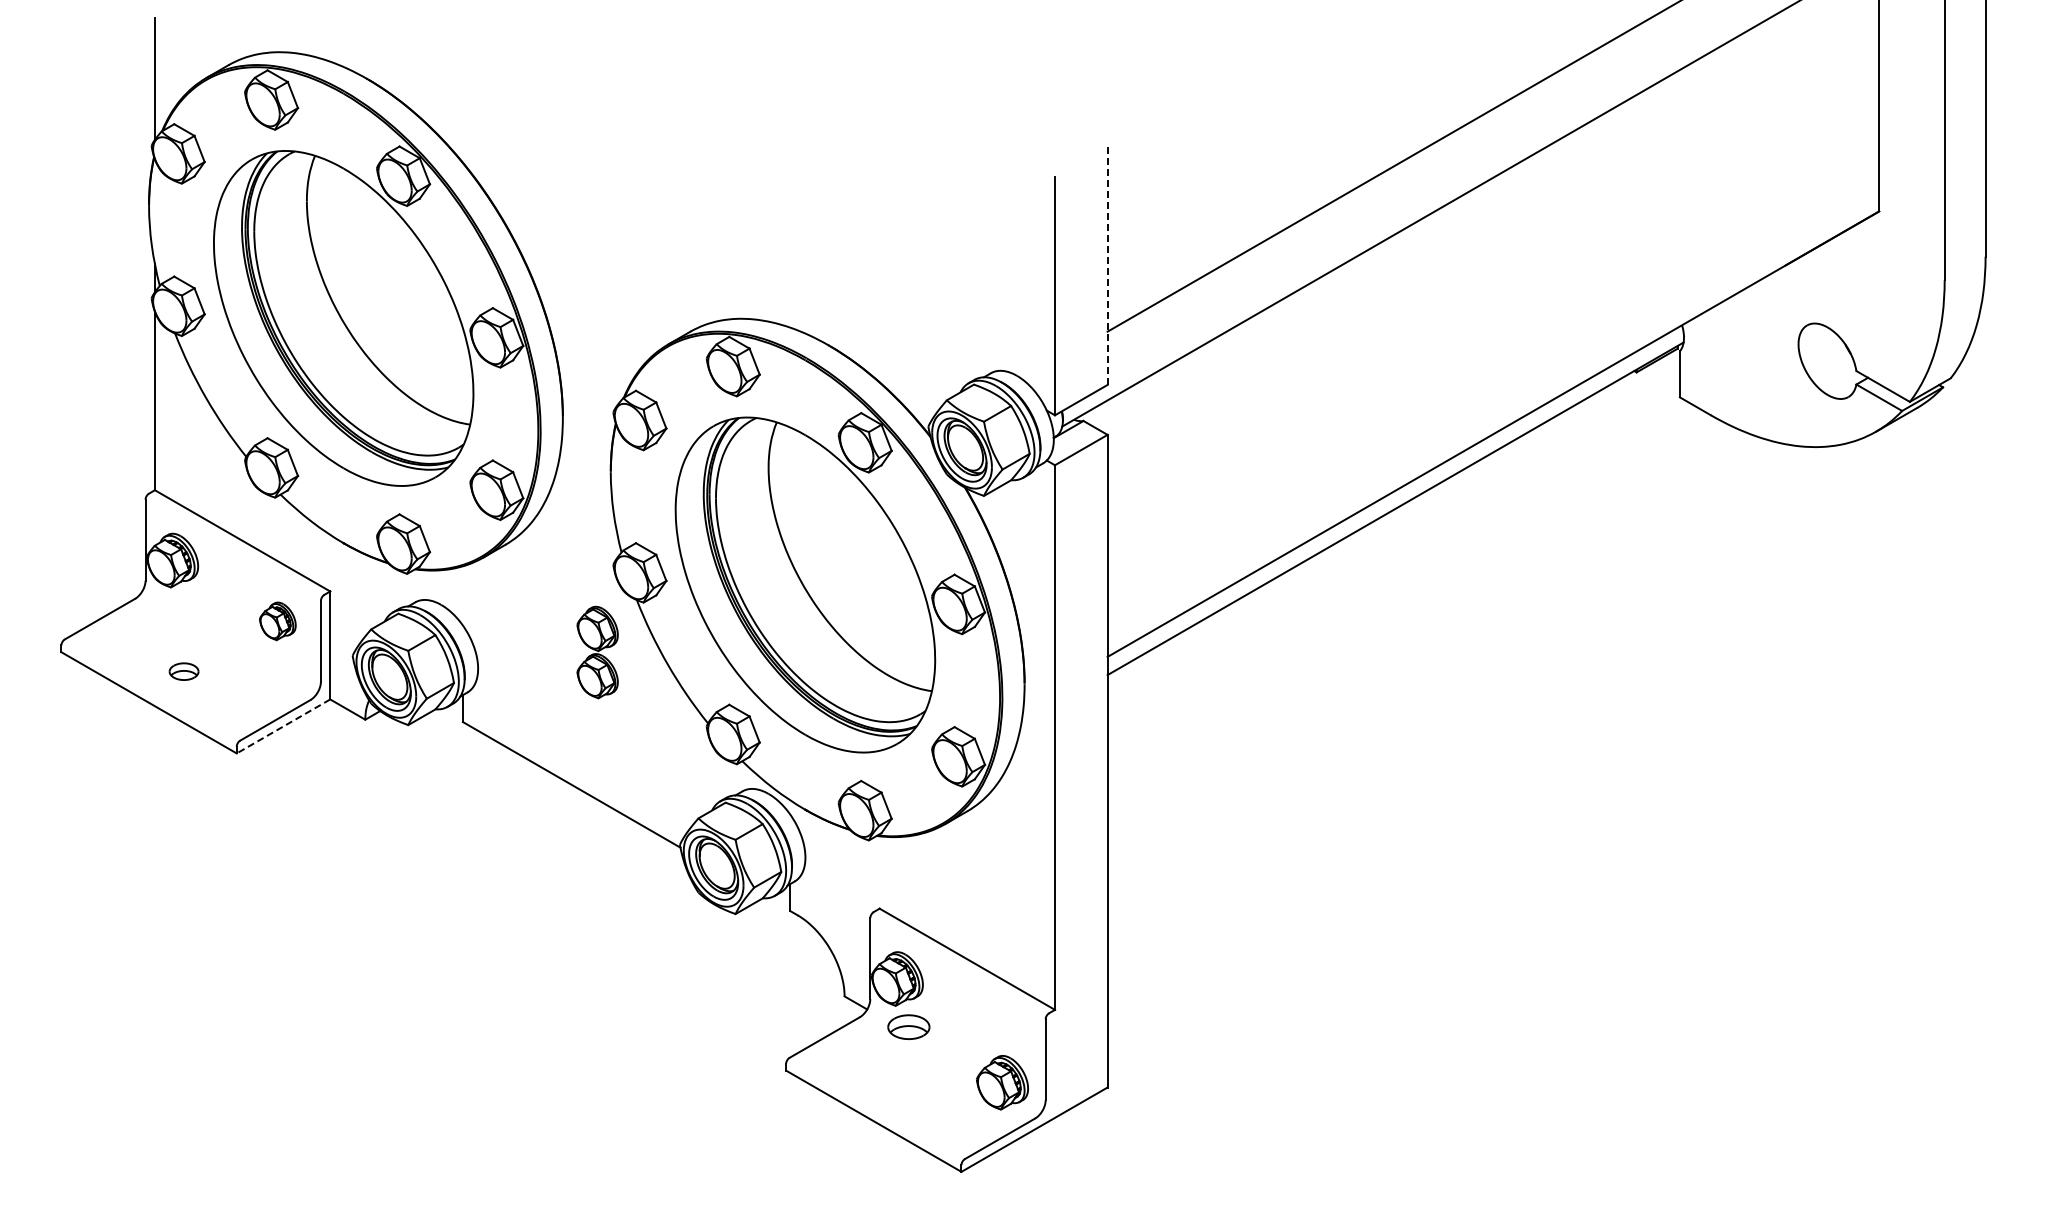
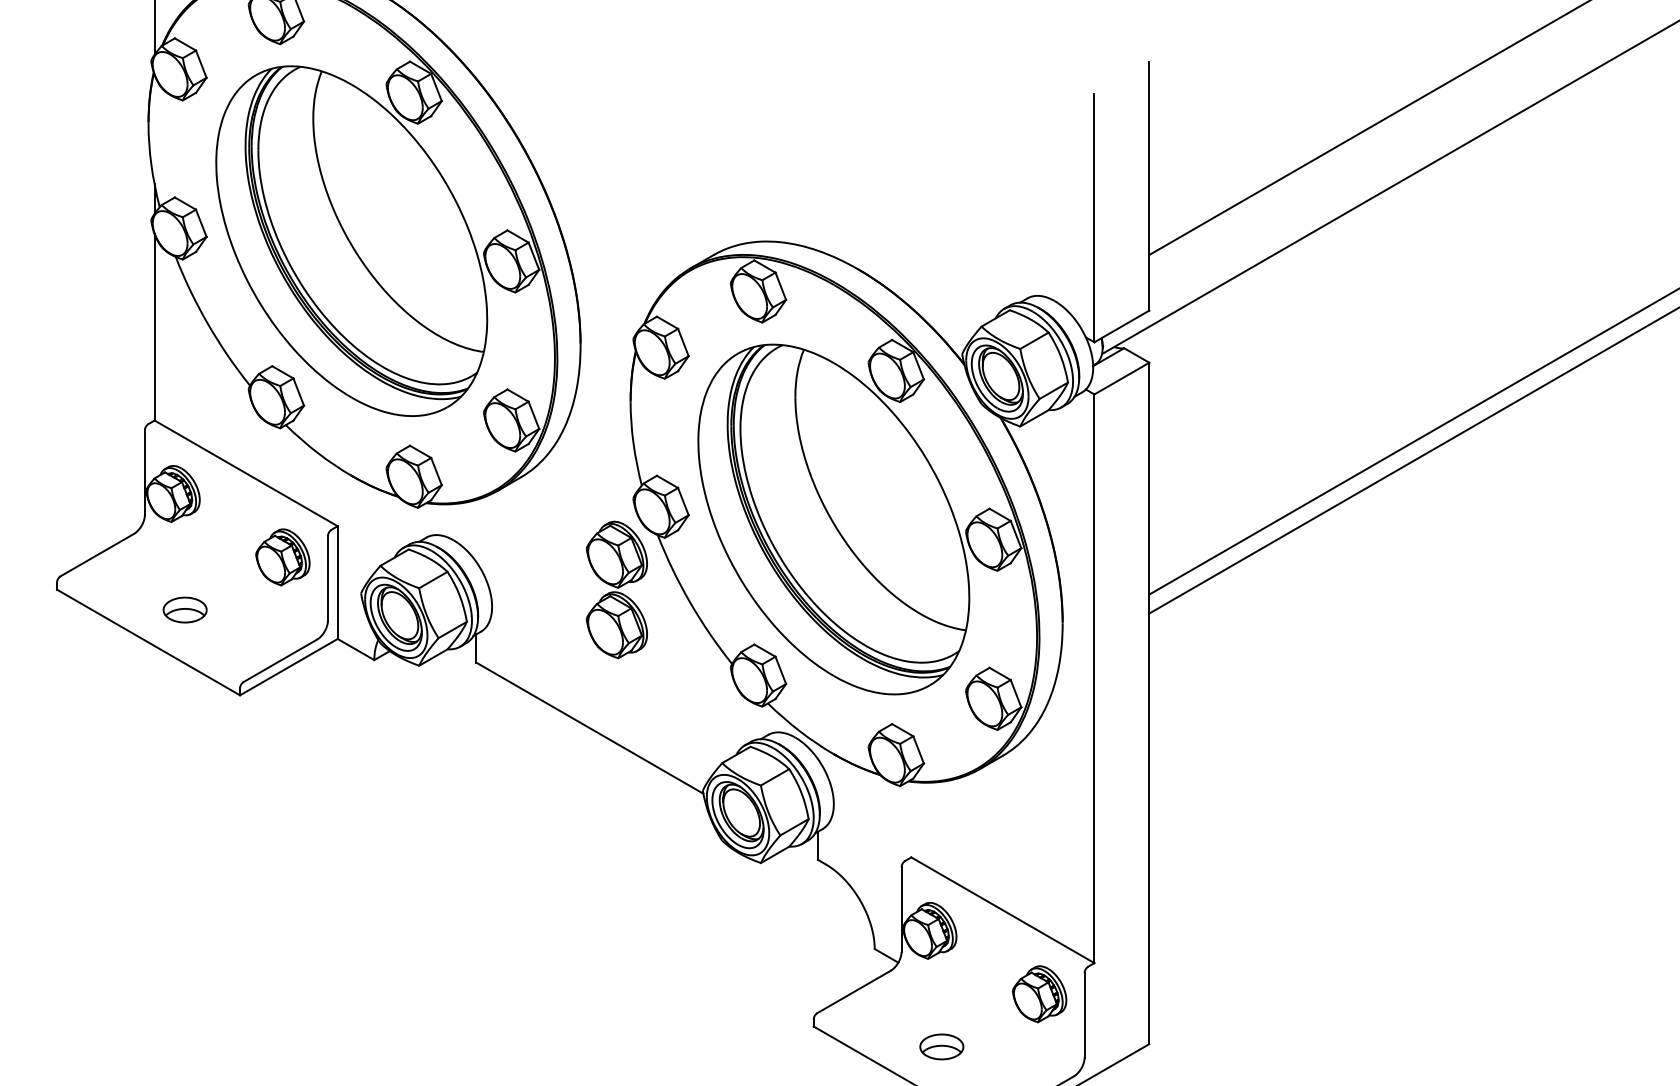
line: (1107, 265) -> (1149, 185), dashed -> solid
part: (277, 621) -> (282, 557), size x1.43
part: (597, 652) -> (616, 589), size x1.43
part: (183, 671) -> (184, 609), size x1.43
line: (283, 726) -> (288, 667), dashed -> solid
part: (908, 1026) -> (941, 1046), moved
part: (1002, 1082) -> (1039, 994), moved

